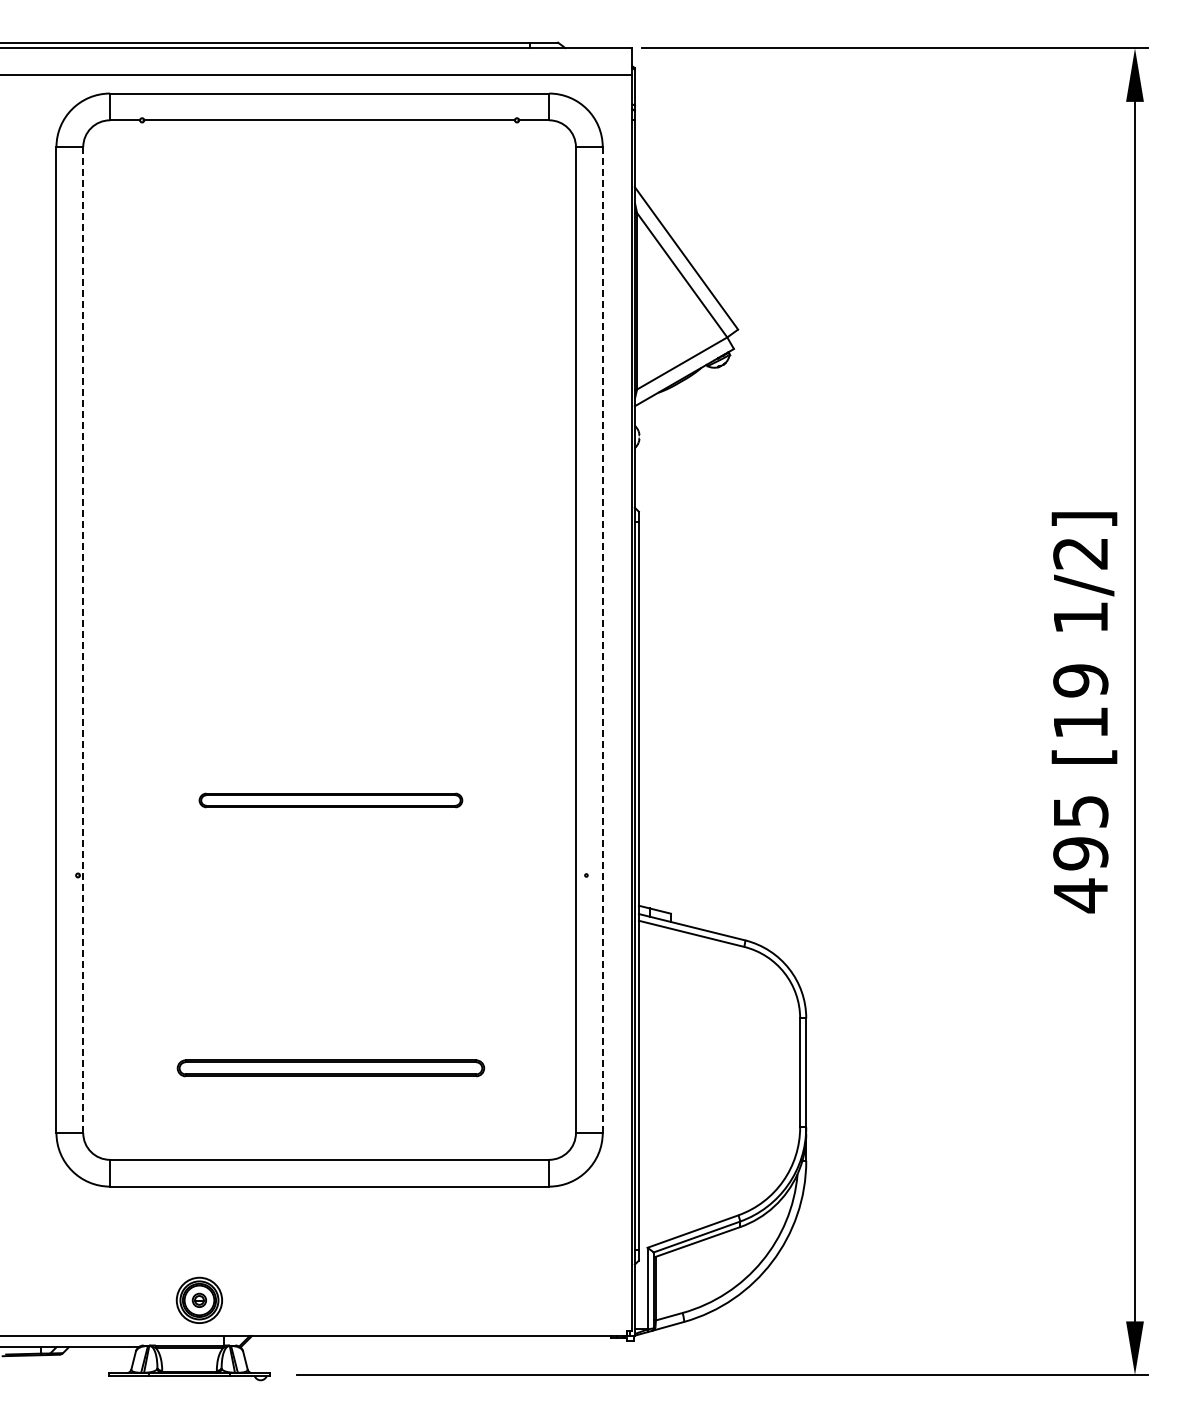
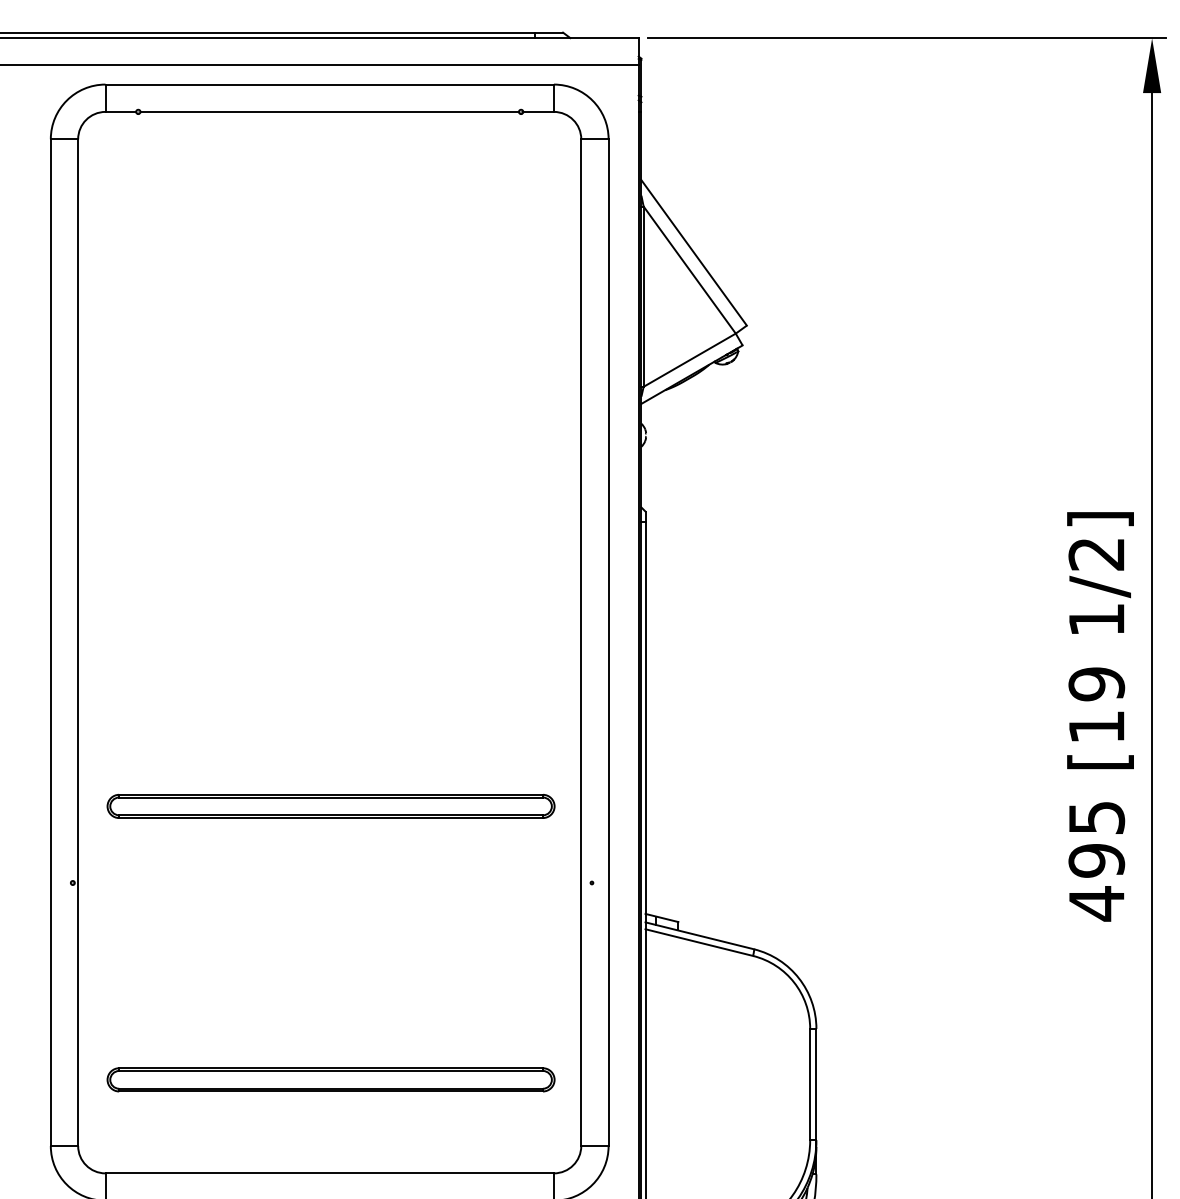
line: (83, 640) -> (78, 643), dashed -> solid
line: (602, 640) -> (608, 643), dashed -> solid
part: (330, 800) -> (330, 806), size x1.67
part: (330, 1068) -> (330, 1080), size x1.43

